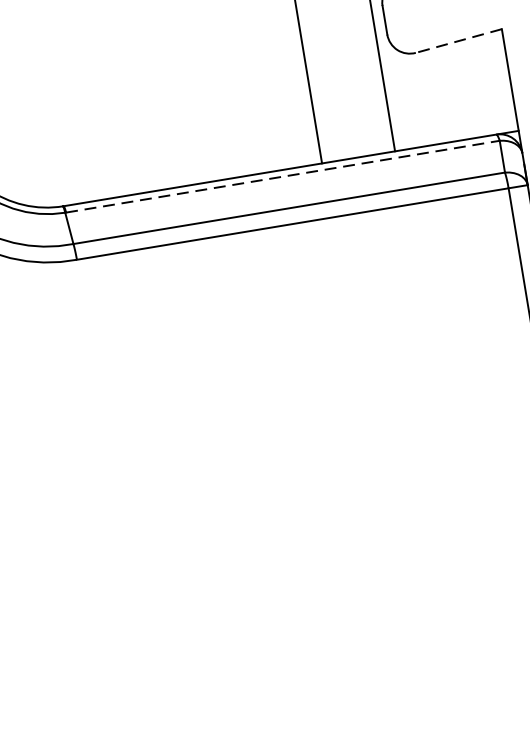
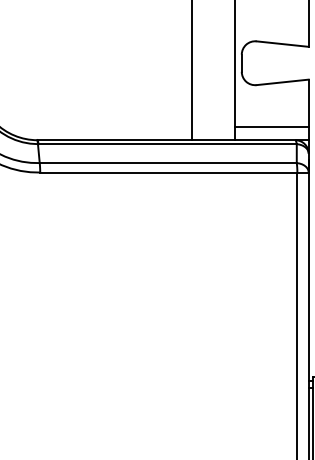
line: (458, 41) -> (282, 82), dashed -> solid
line: (452, 118) -> (271, 126), added
line: (284, 177) -> (168, 144), dashed -> solid

